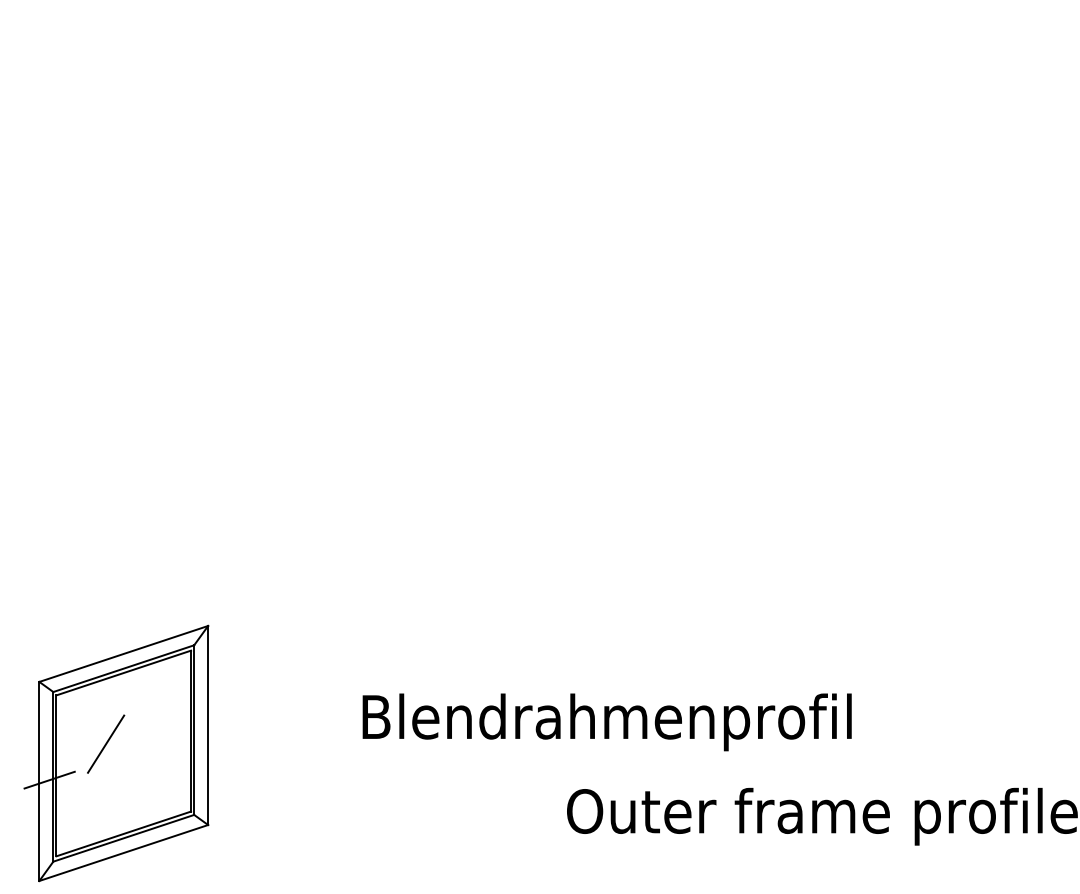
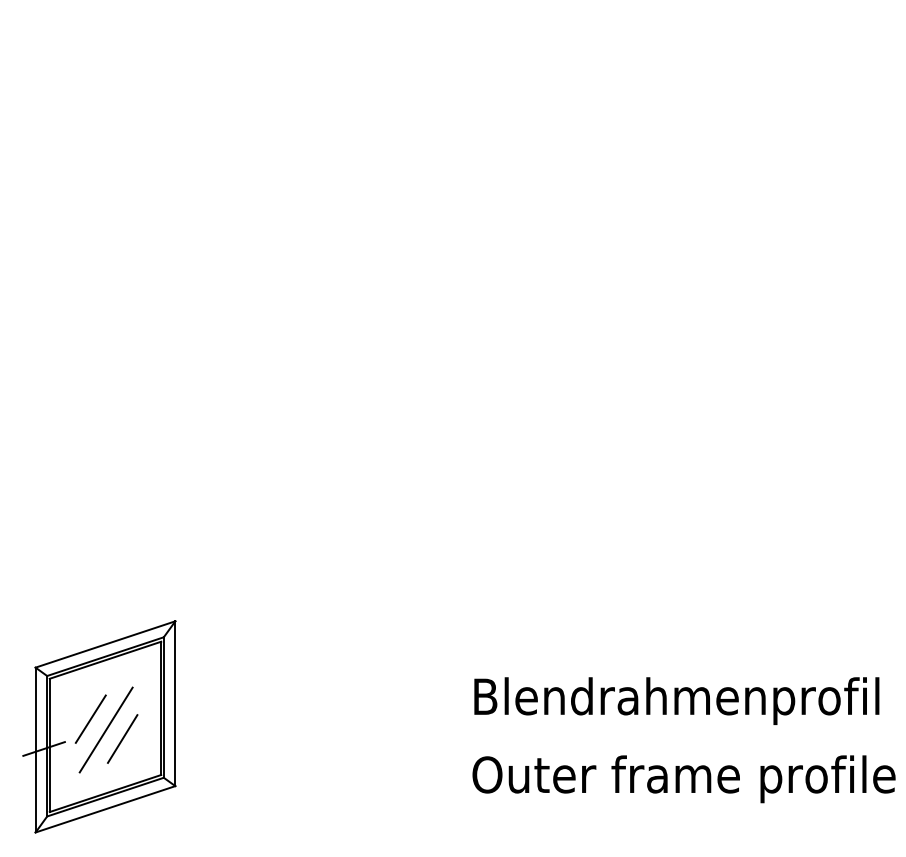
text: (606, 721) -> (676, 700), moved
line: (123, 756) -> (105, 729), added
line: (144, 767) -> (122, 738), added

